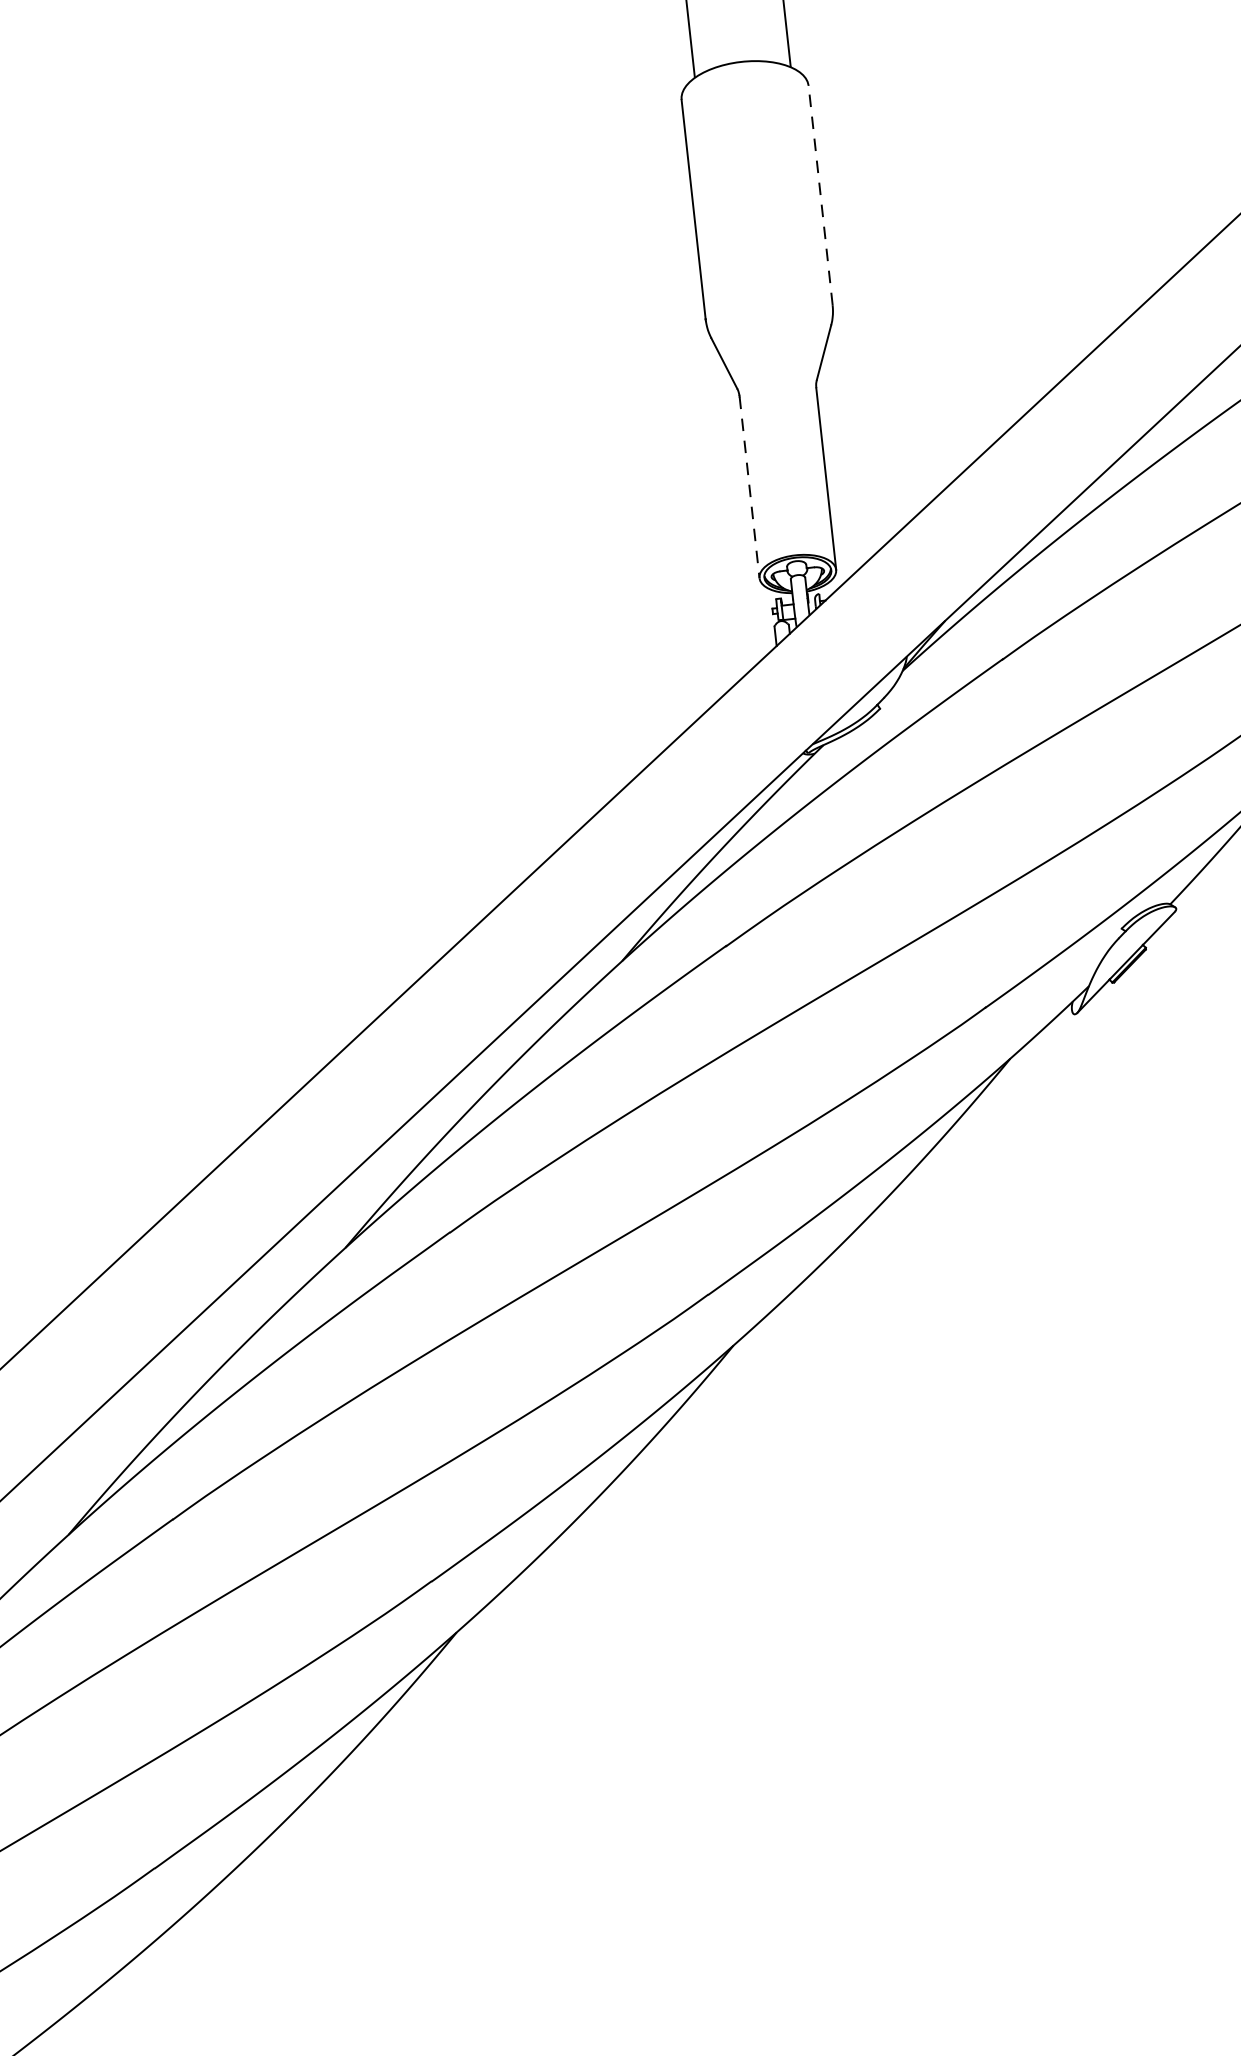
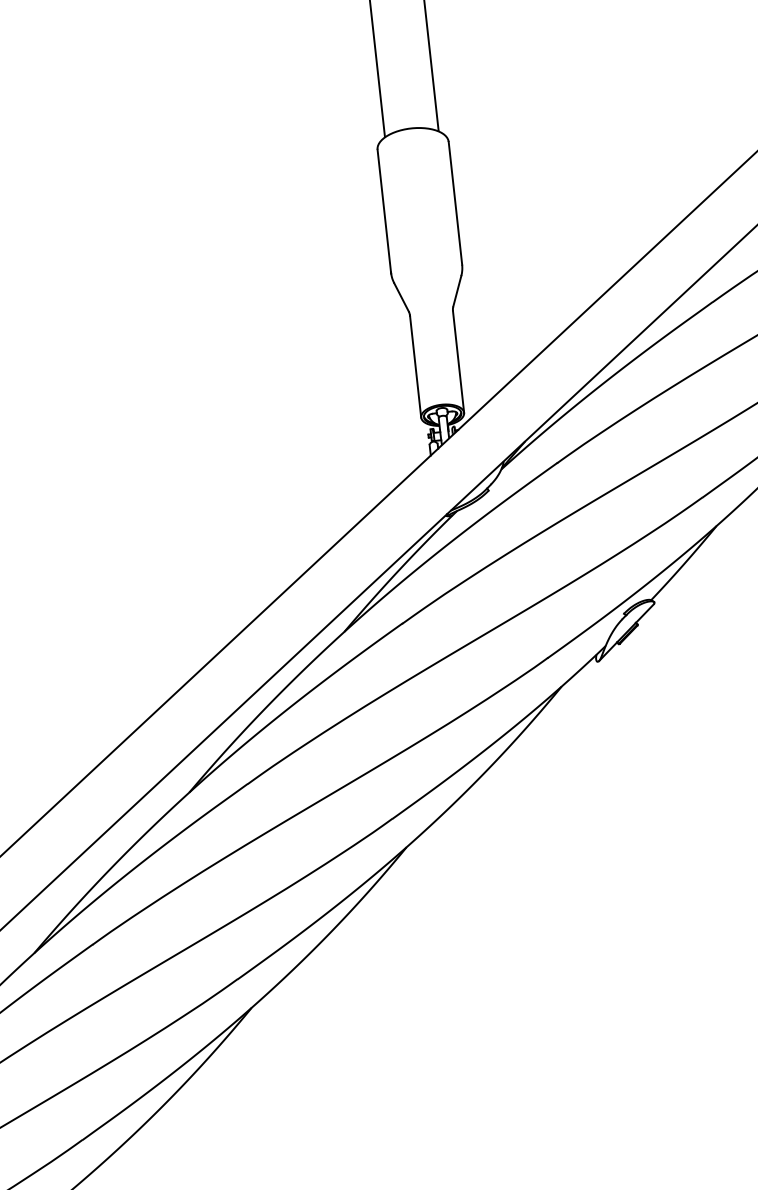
line: (820, 195) -> (455, 203), dashed -> solid
line: (749, 488) -> (415, 367), dashed -> solid

